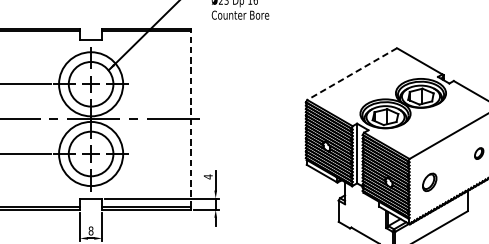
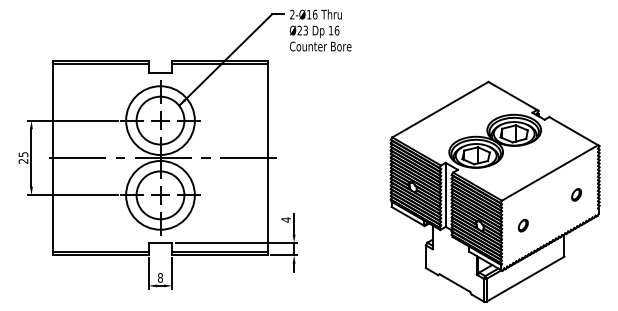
line: (352, 73) -> (440, 109), dashed -> solid
line: (191, 118) -> (268, 157), dashed -> solid
part: (428, 182) -> (522, 225), size x0.62

